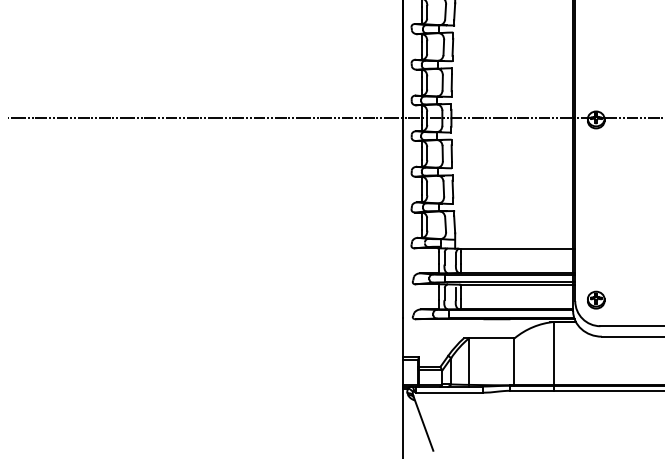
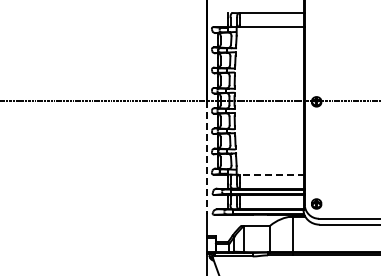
line: (403, 218) -> (207, 157), solid -> dashed
line: (516, 248) -> (271, 174), solid -> dashed

